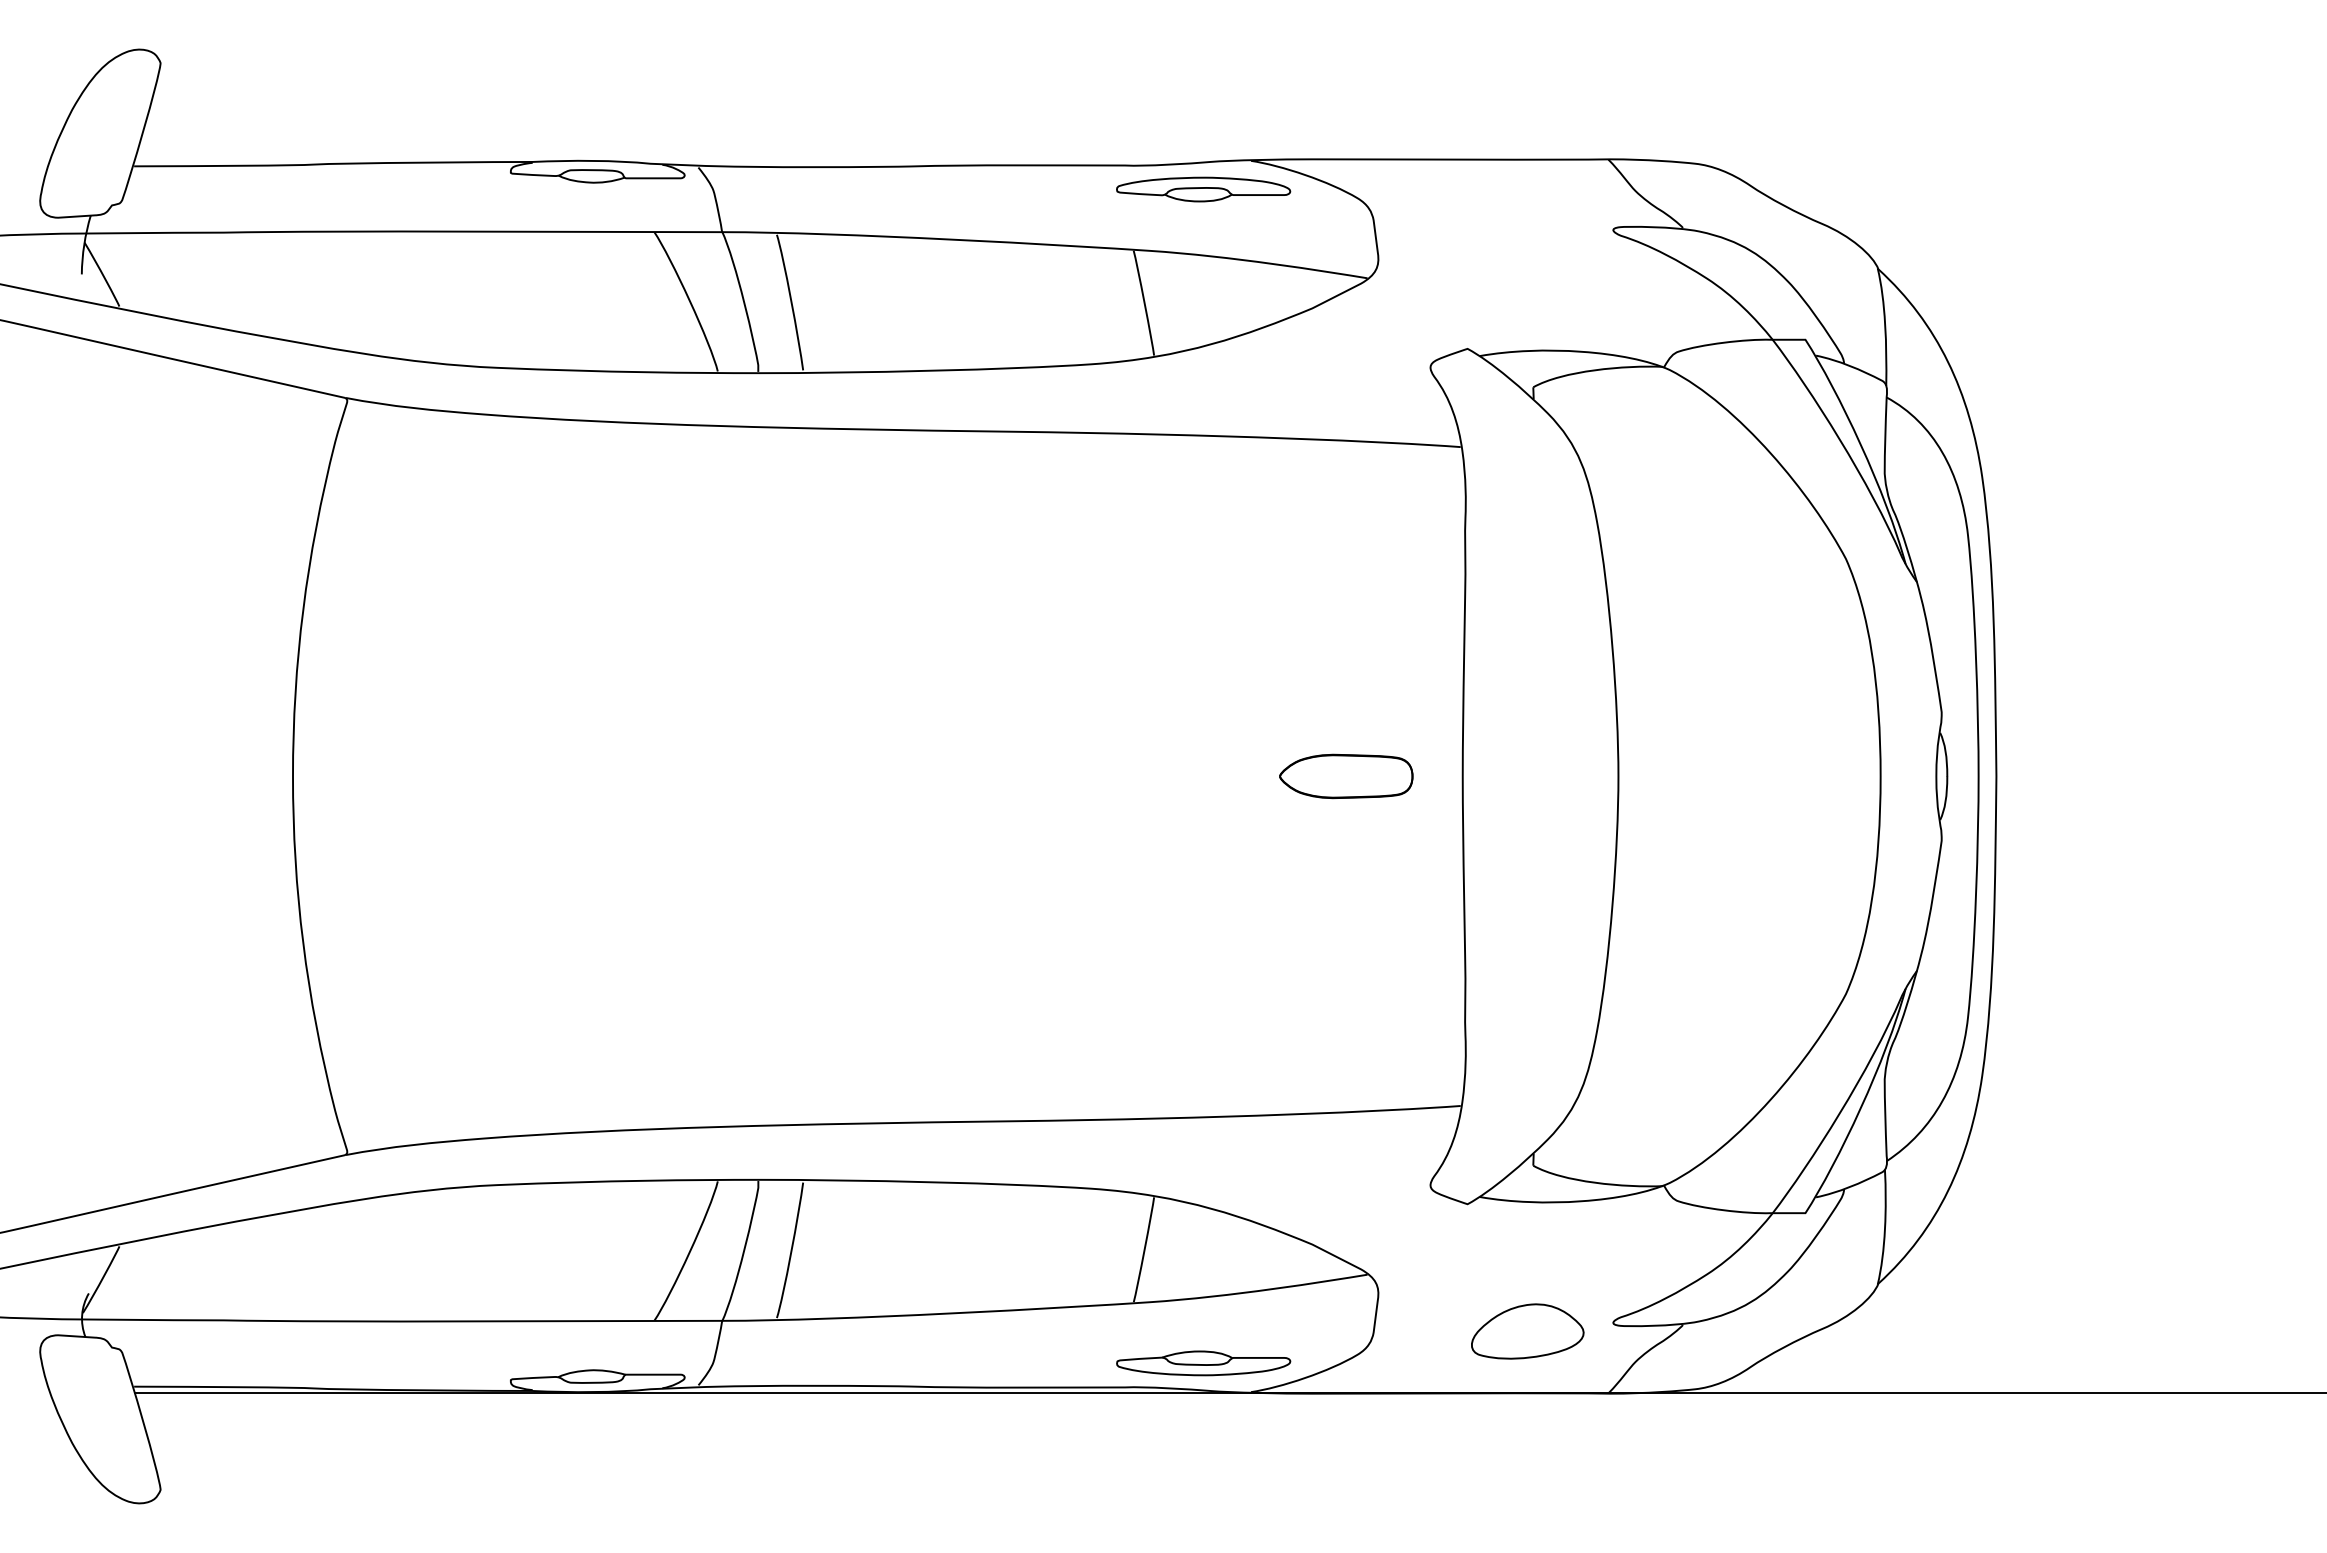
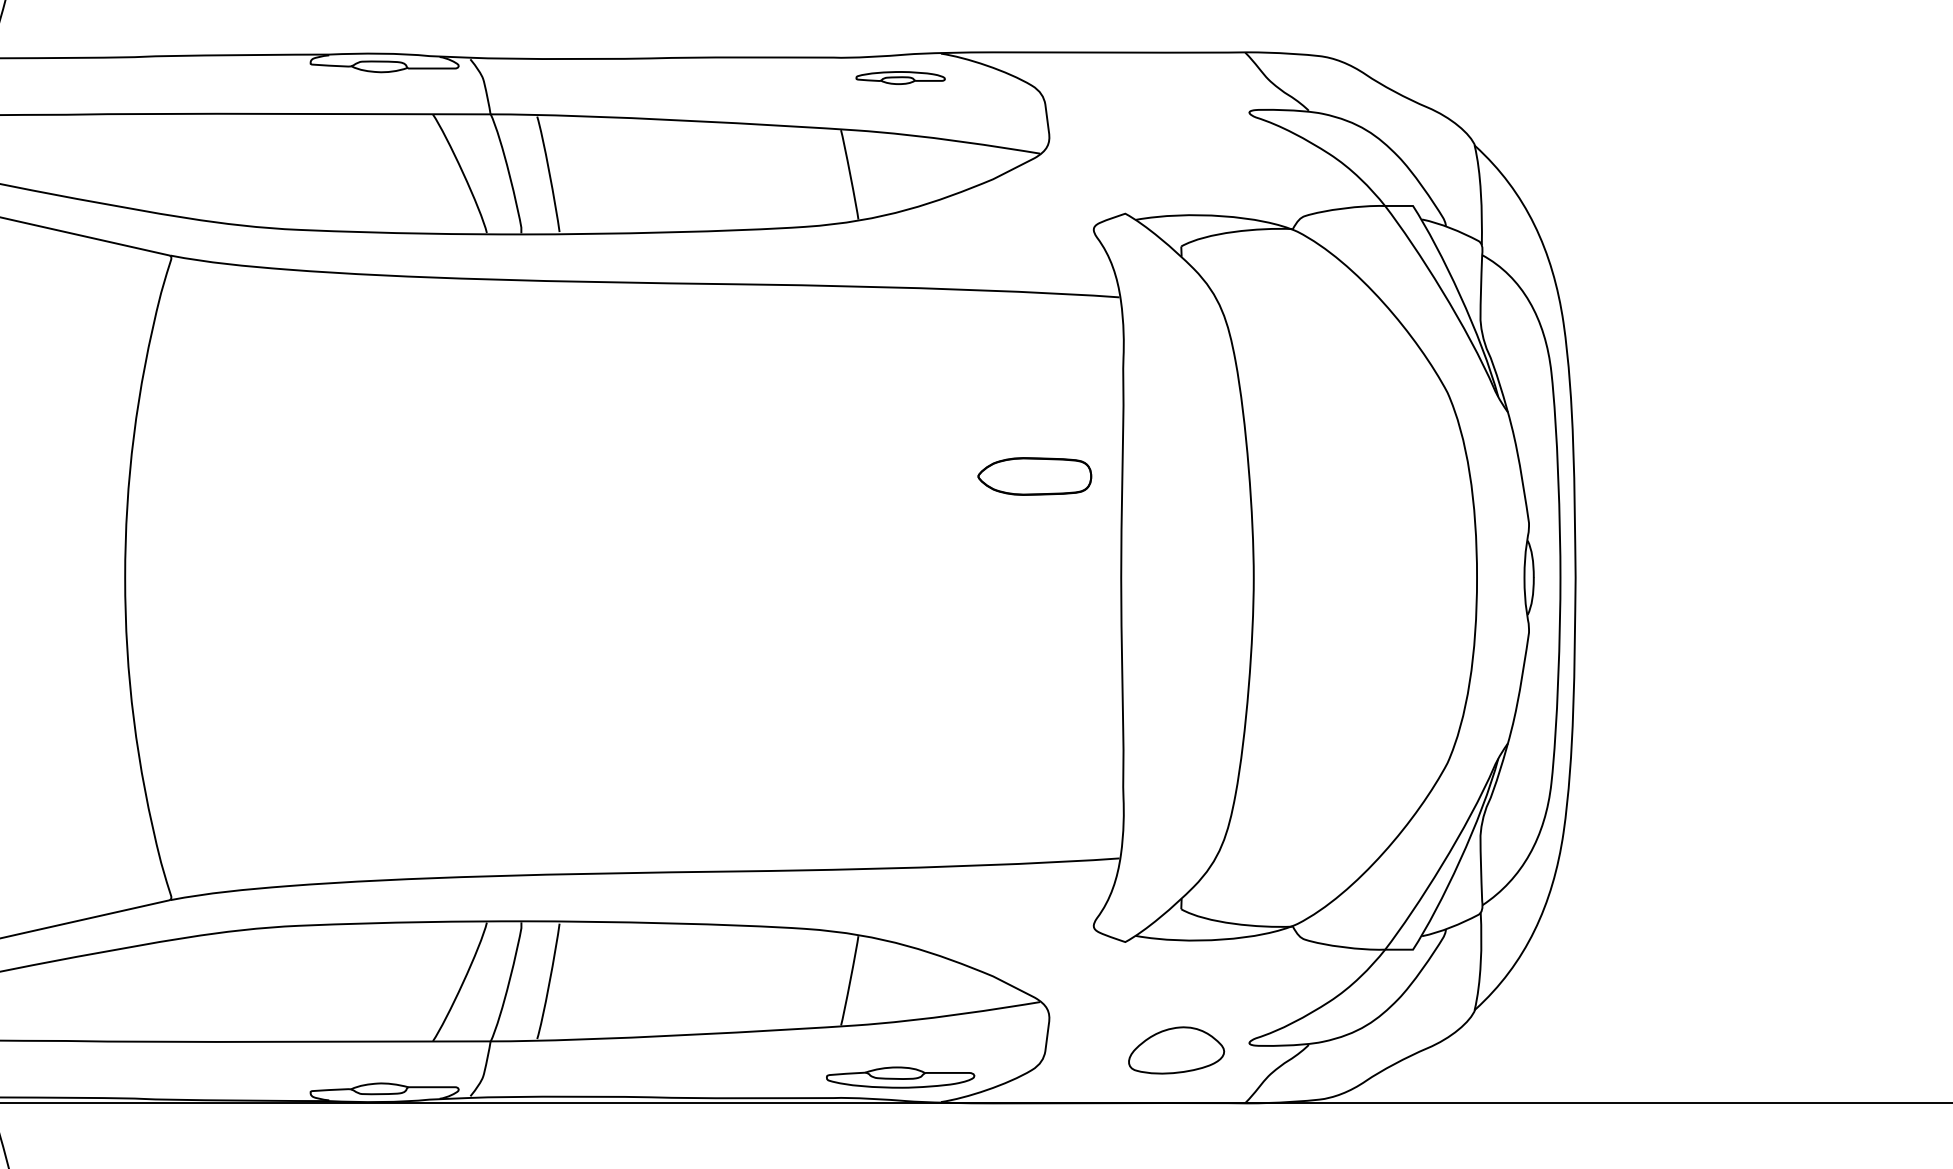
part: (1203, 189) -> (900, 78), size x0.6
part: (1346, 776) -> (1034, 476), moved

